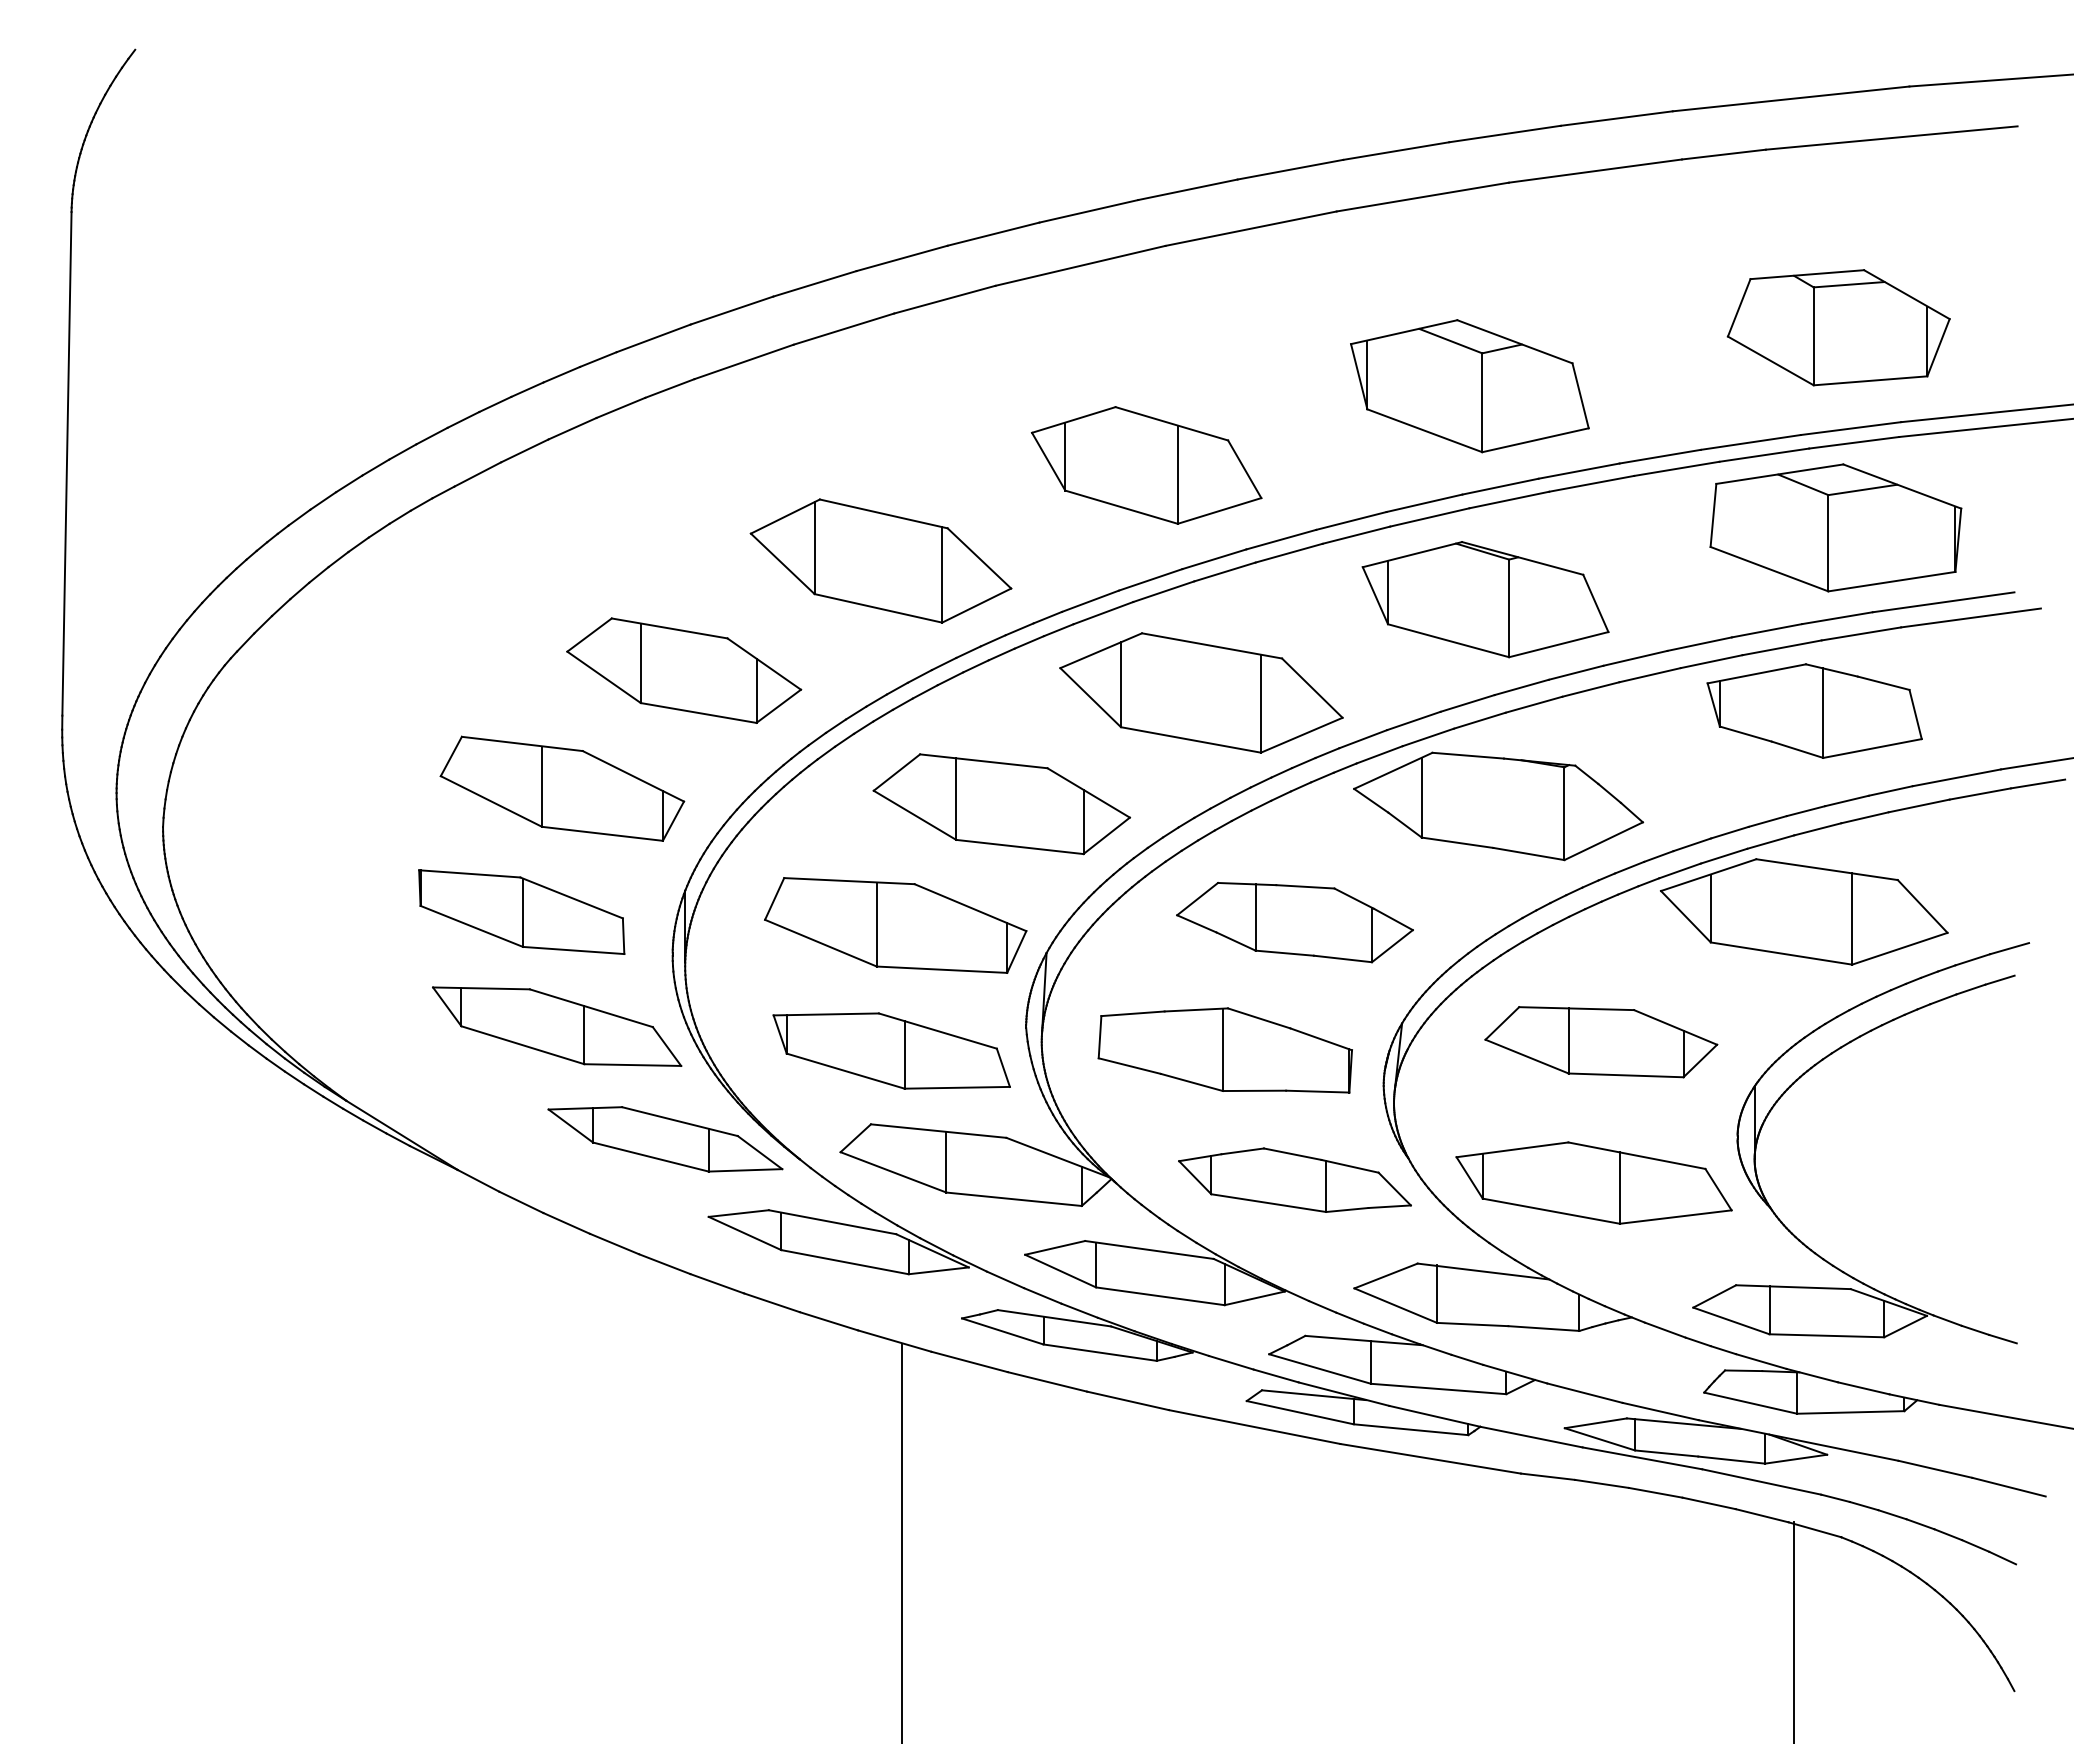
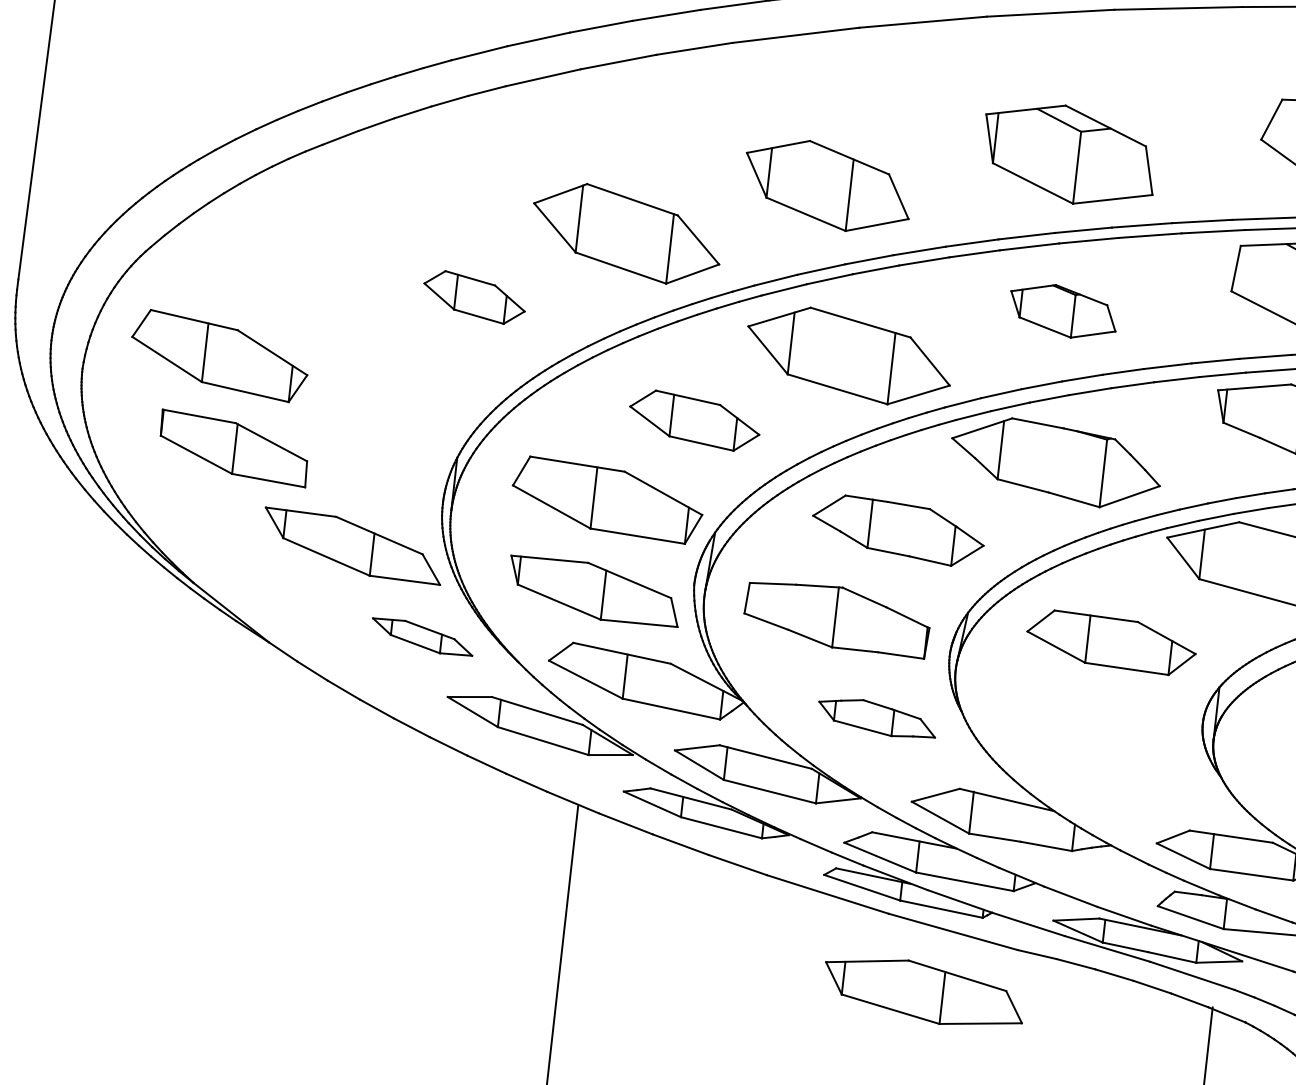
part: (1485, 599) -> (1063, 311), size x0.6
part: (684, 670) -> (474, 297), size x0.6
part: (562, 788) -> (219, 355), moved
part: (1001, 804) -> (694, 420), size x0.7
part: (521, 911) -> (233, 448), moved
part: (665, 1139) -> (422, 637), size x0.6
part: (1294, 1179) -> (877, 717), size x0.7
part: (1593, 1182) -> (923, 991), moved

